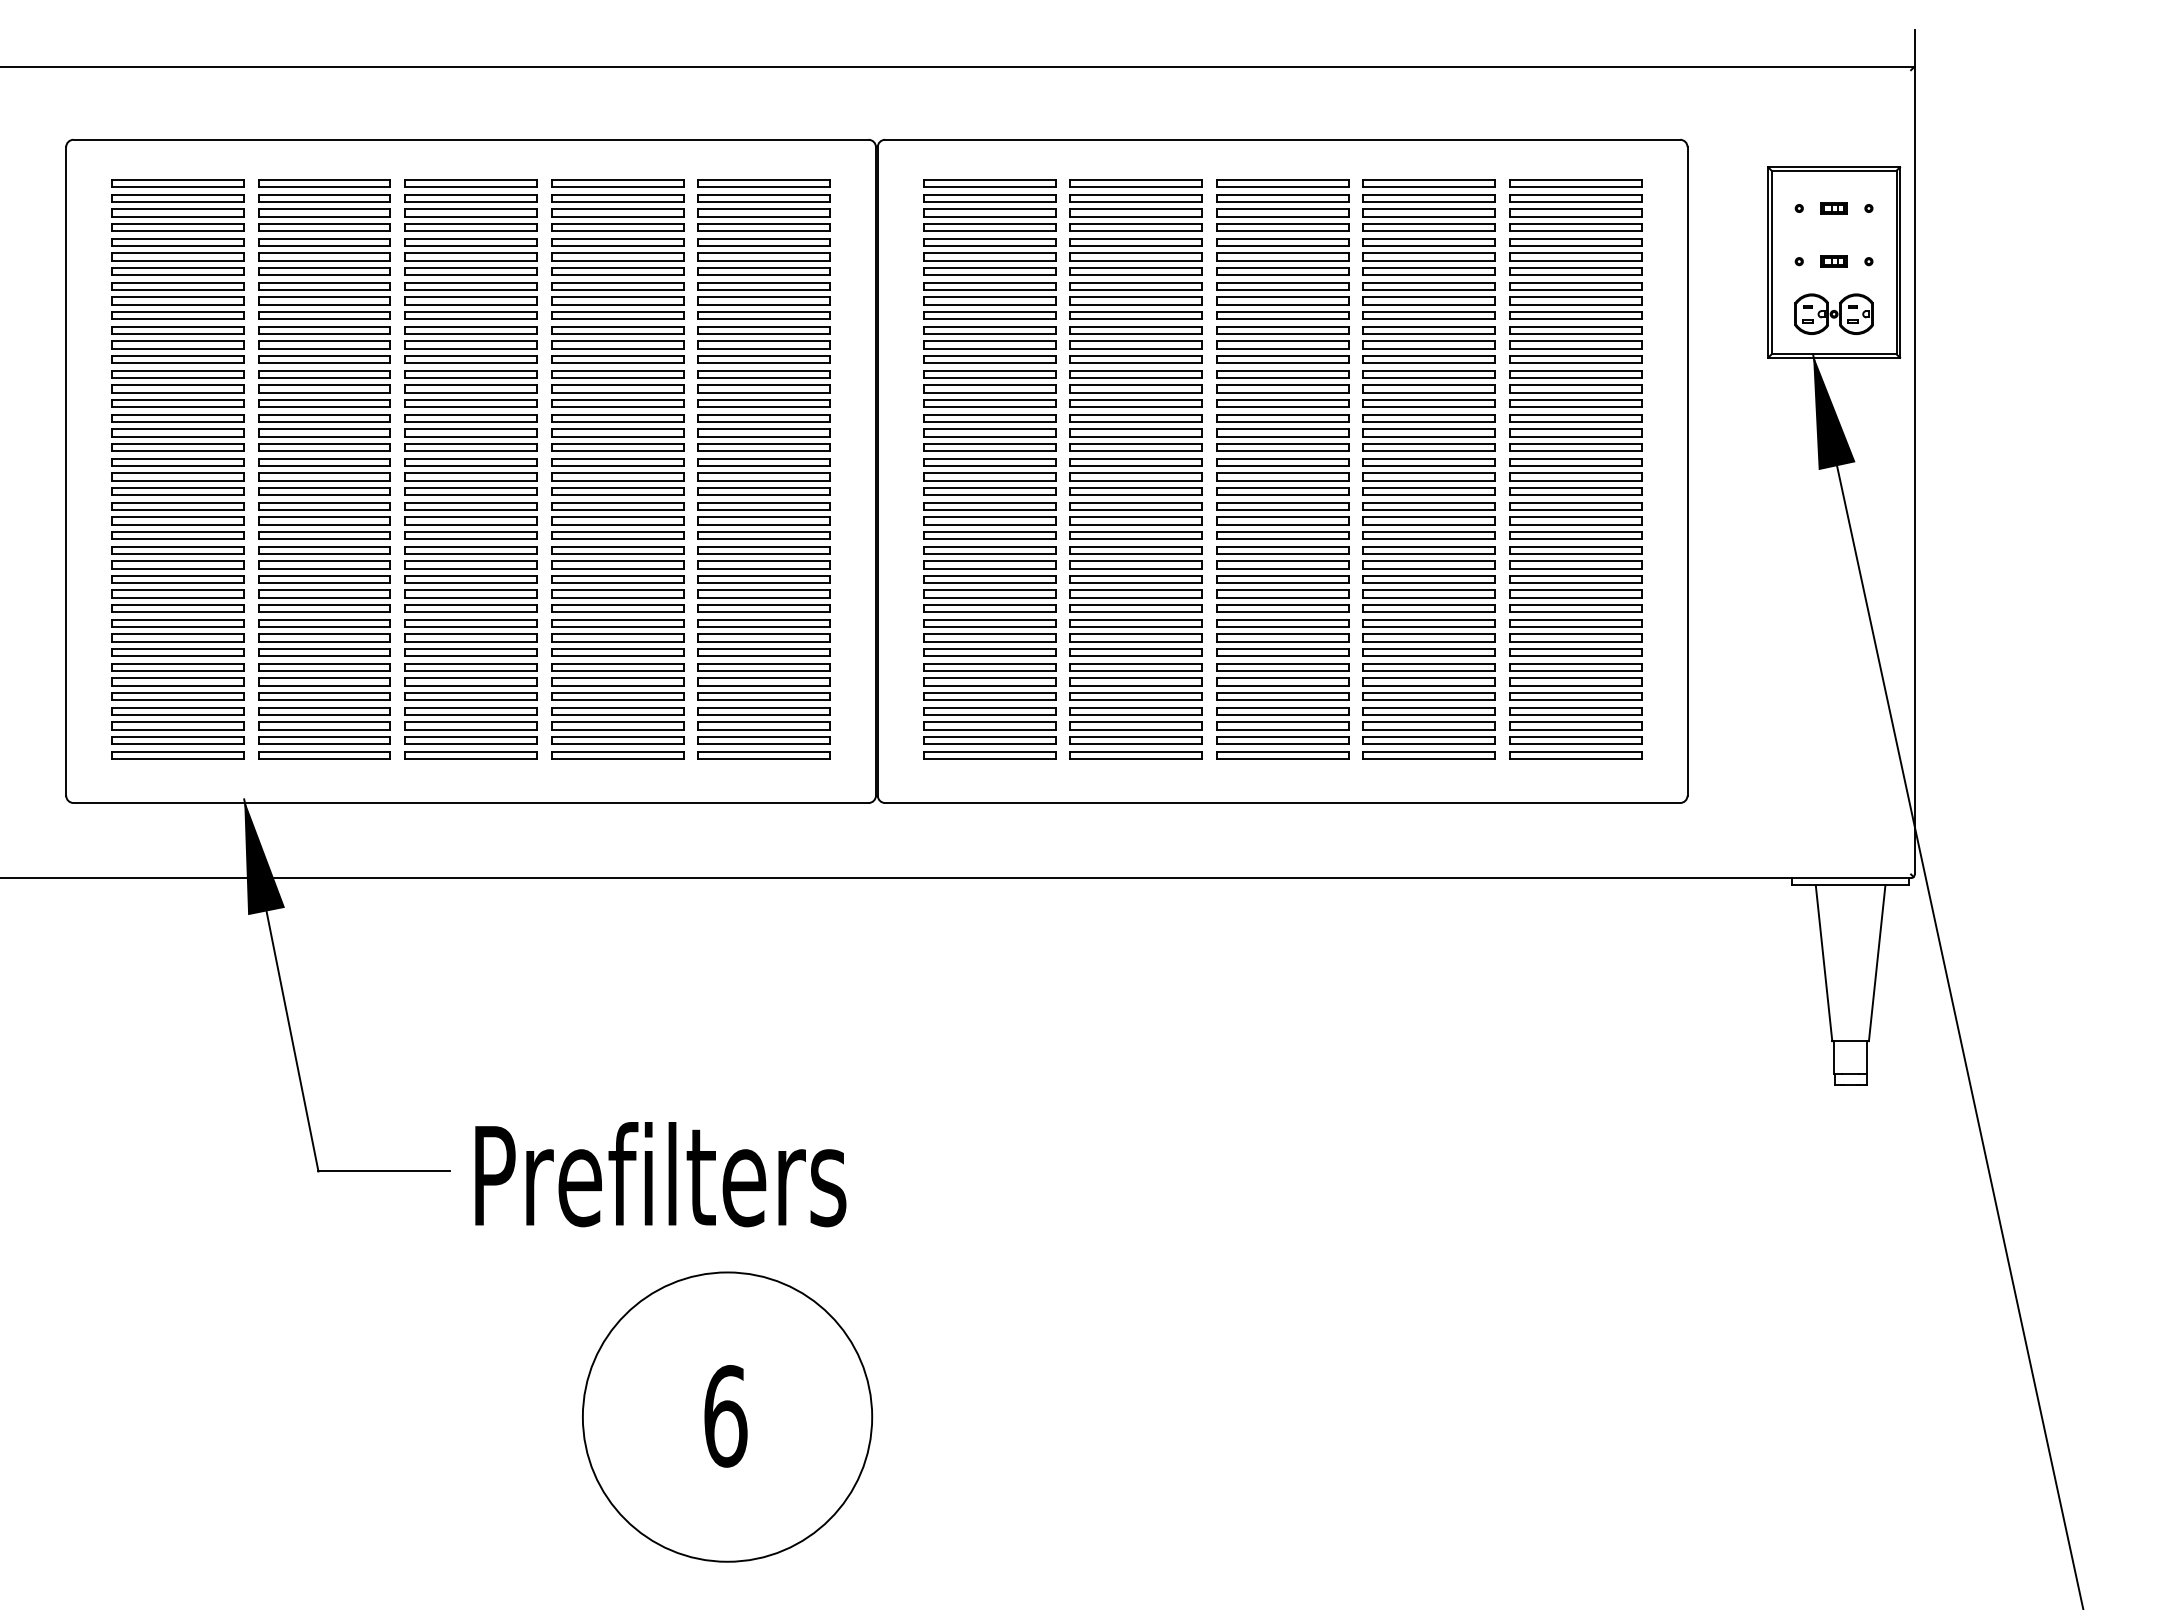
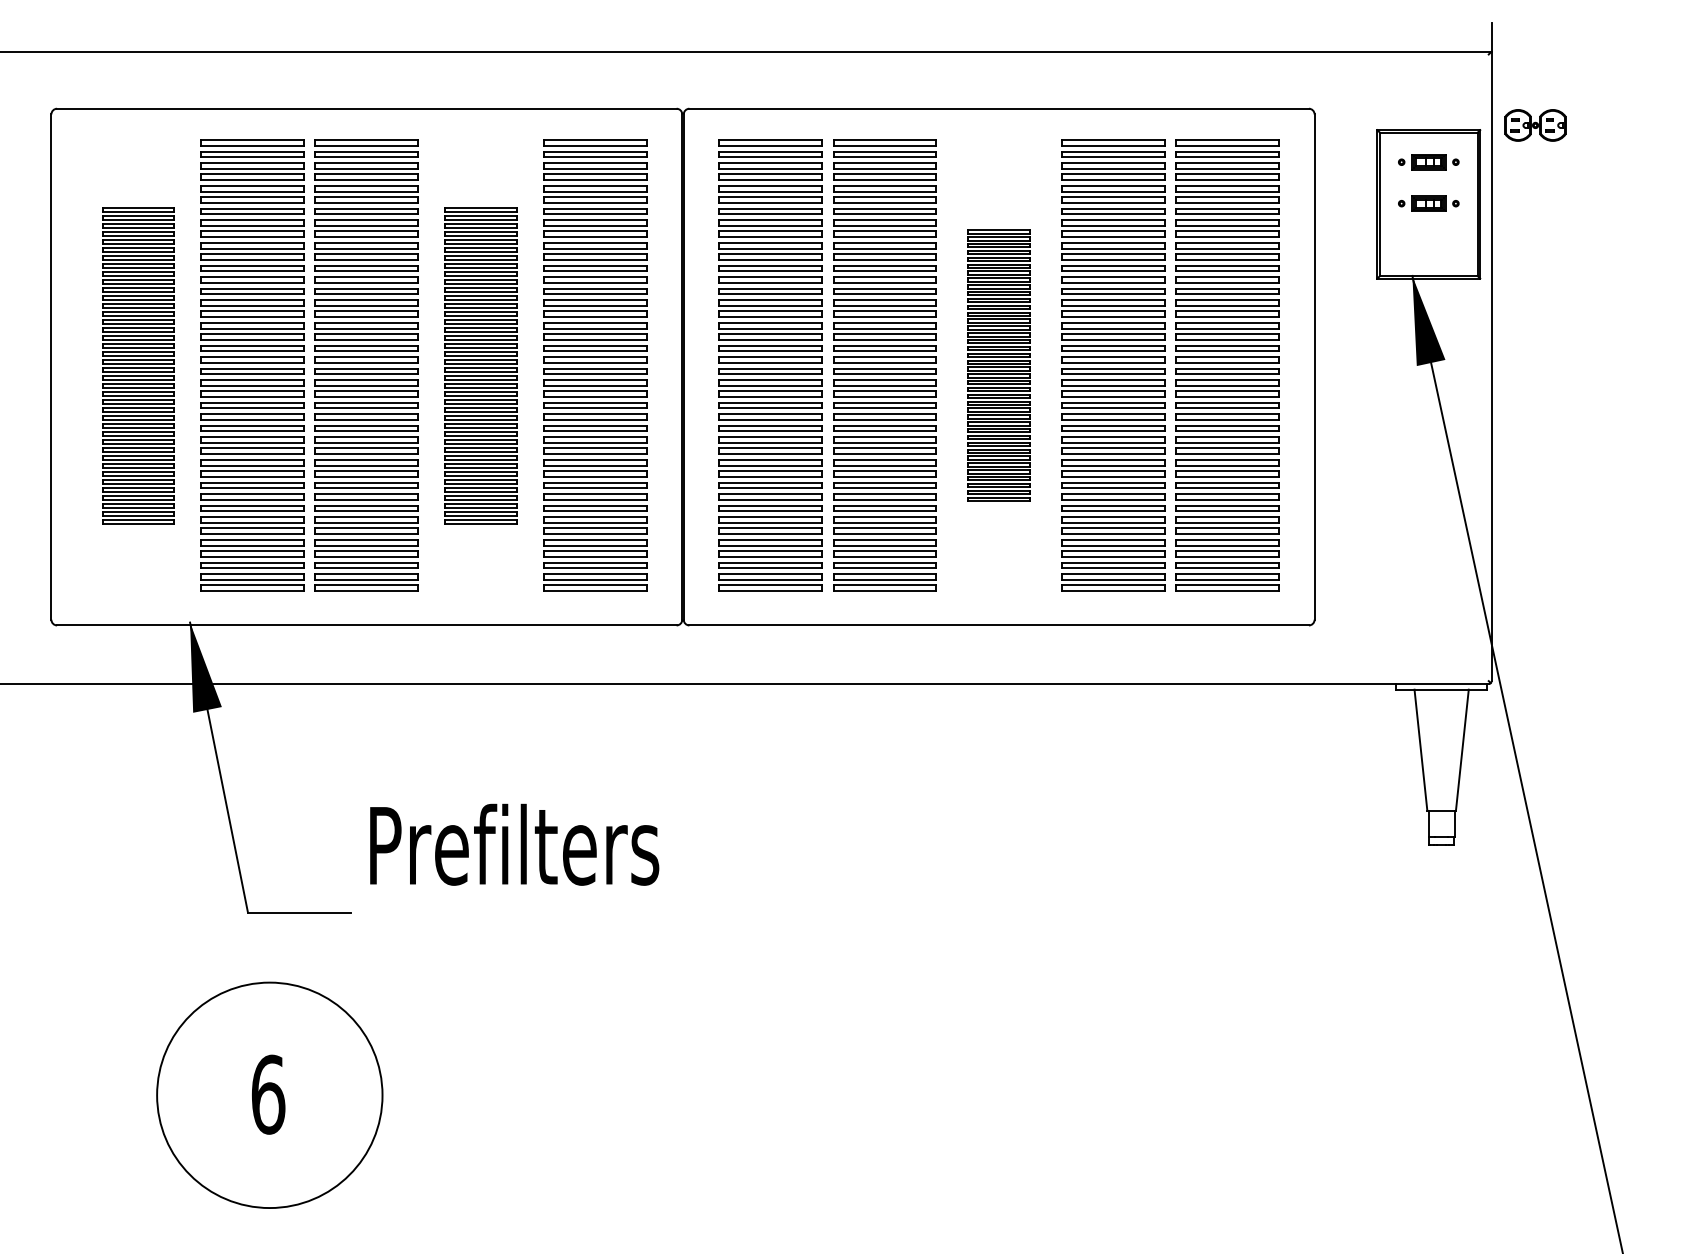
part: (1833, 208) -> (1428, 162), size x1.6
part: (1833, 261) -> (1428, 203), size x1.6
part: (1833, 313) -> (1535, 124), moved
part: (177, 469) -> (138, 365), size x0.7
part: (617, 469) -> (480, 365), size x0.7
part: (1282, 469) -> (999, 365), size x0.6
text: (660, 1174) -> (514, 844), moved
part: (727, 1416) -> (269, 1094), moved

